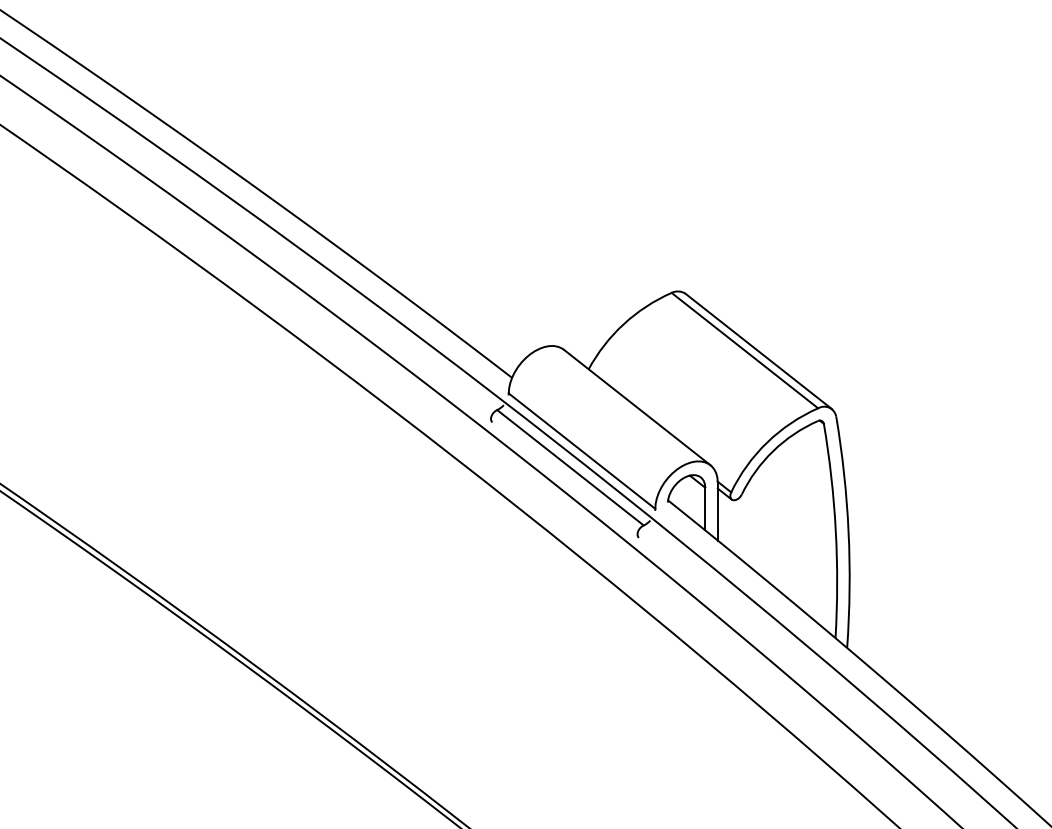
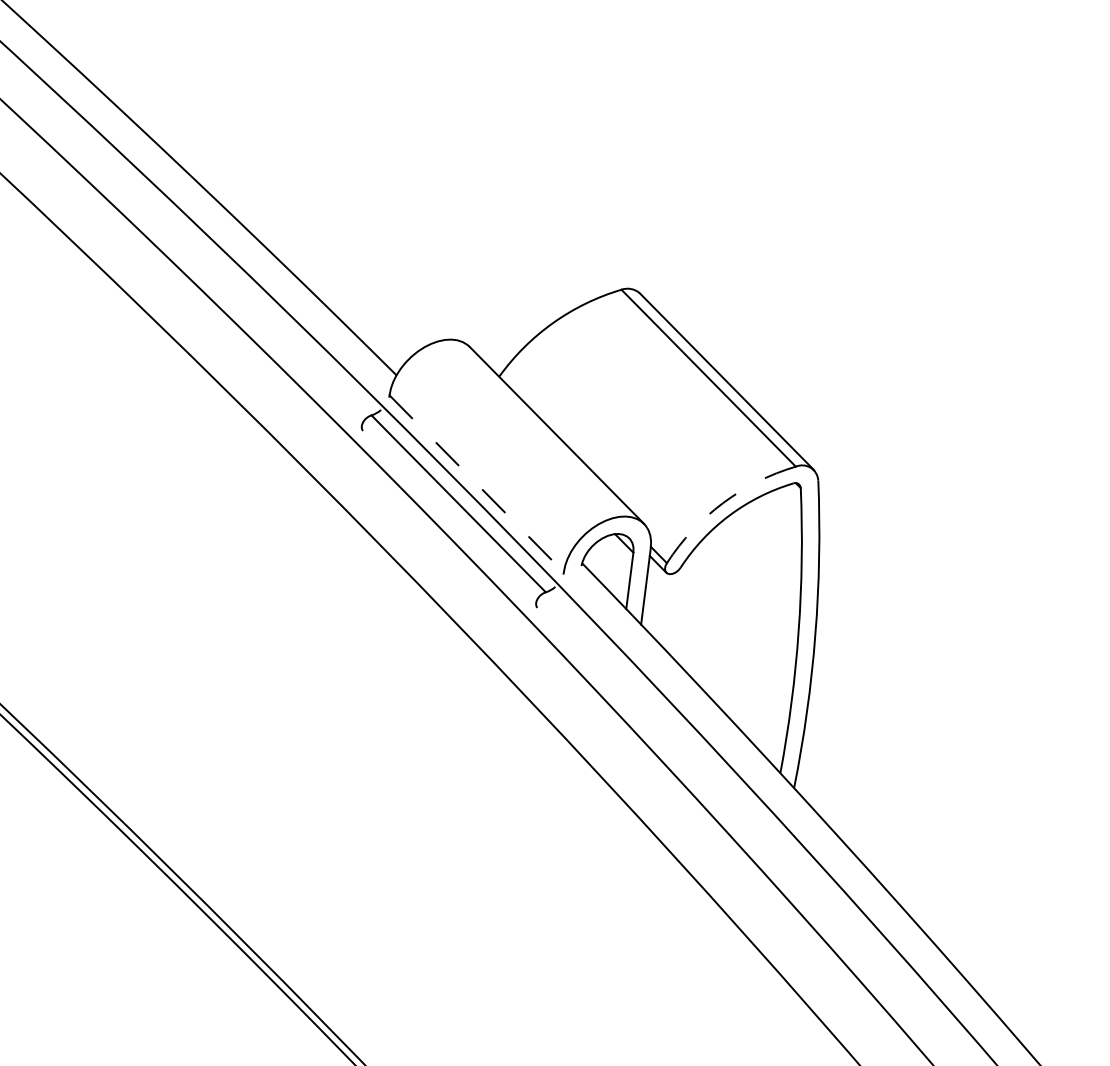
arc: (767, 442) -> (723, 503), solid -> dashed
line: (582, 451) -> (477, 484), solid -> dashed

